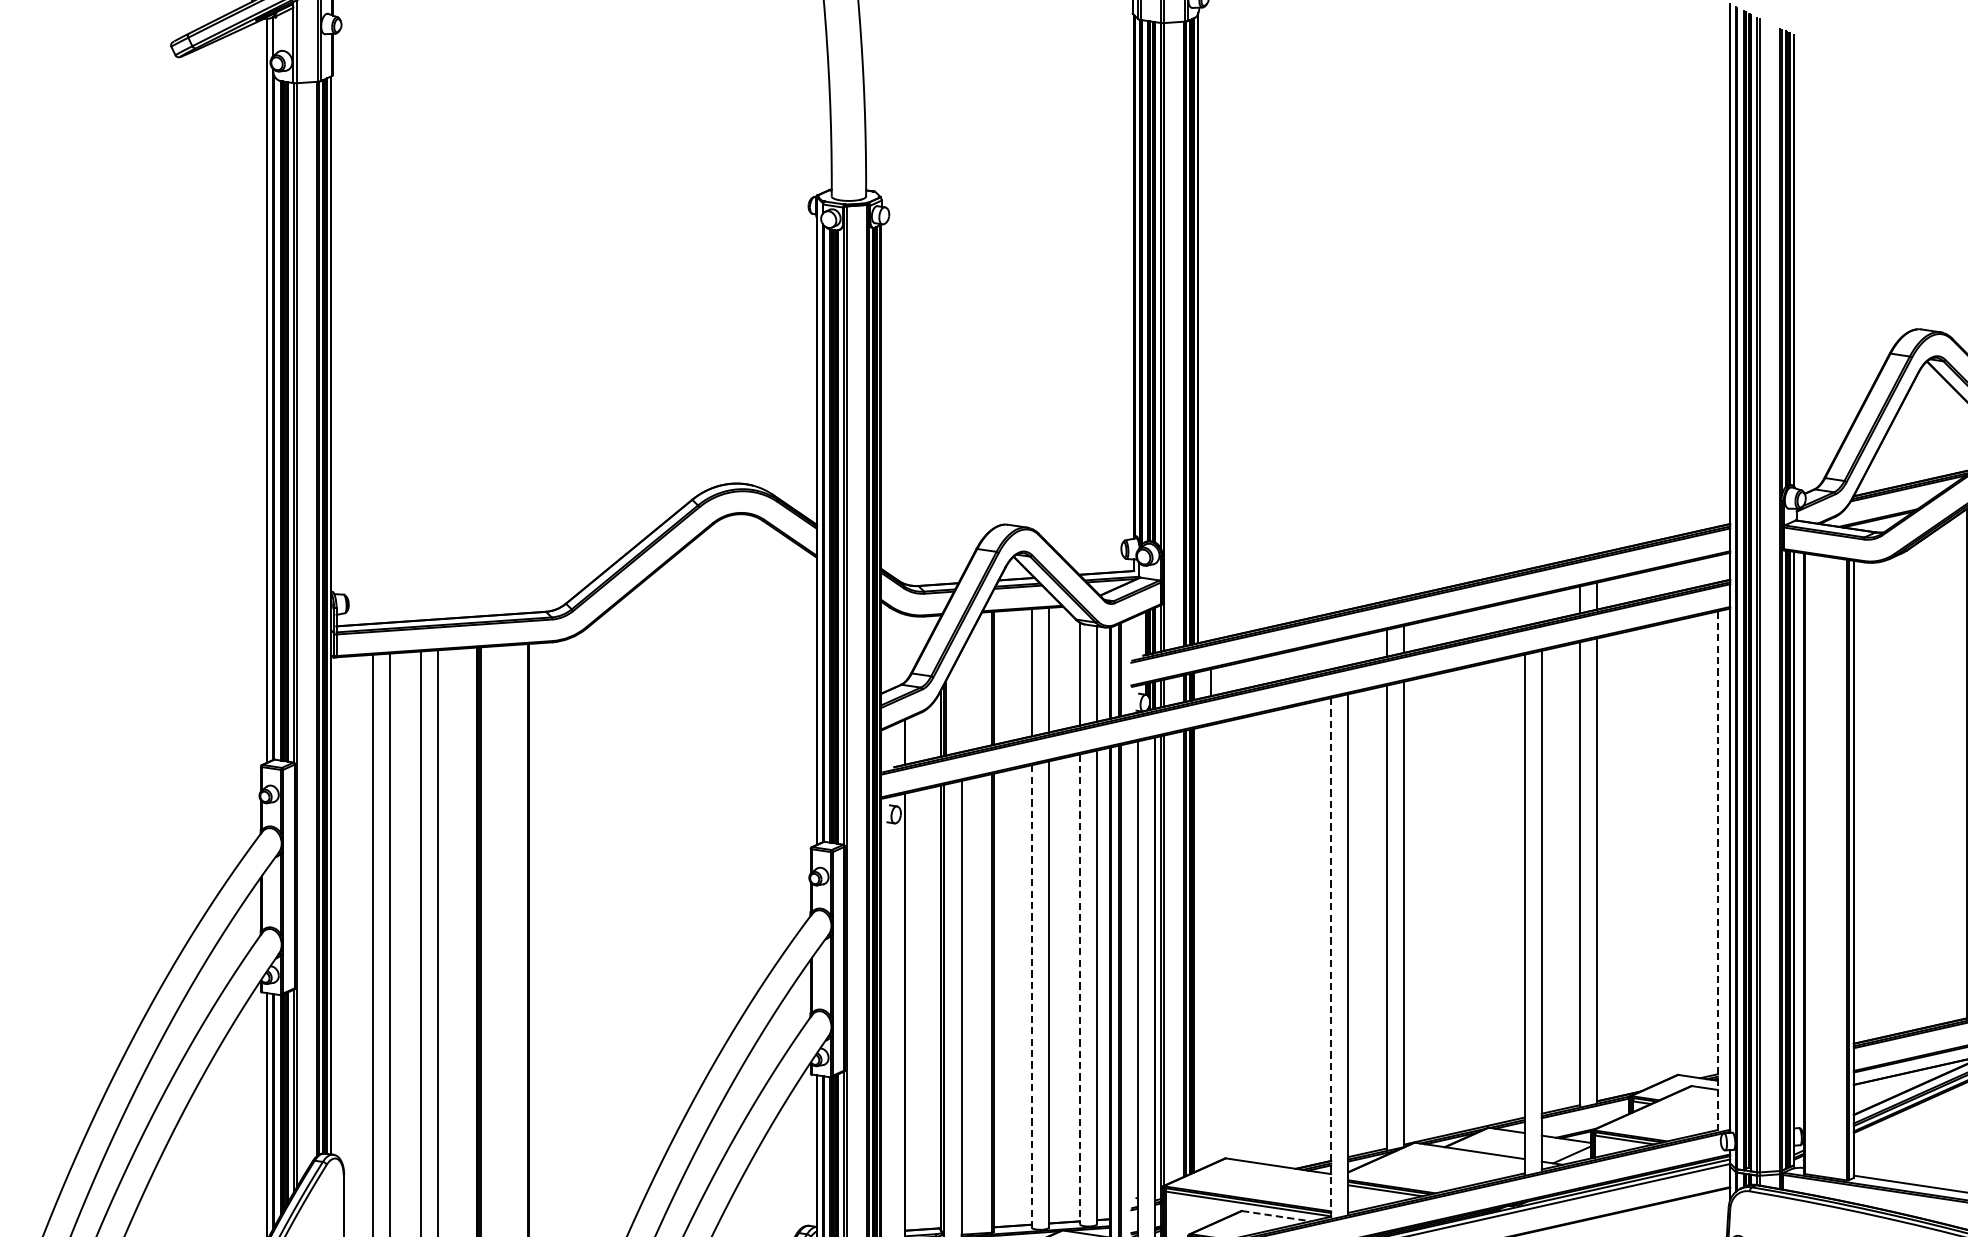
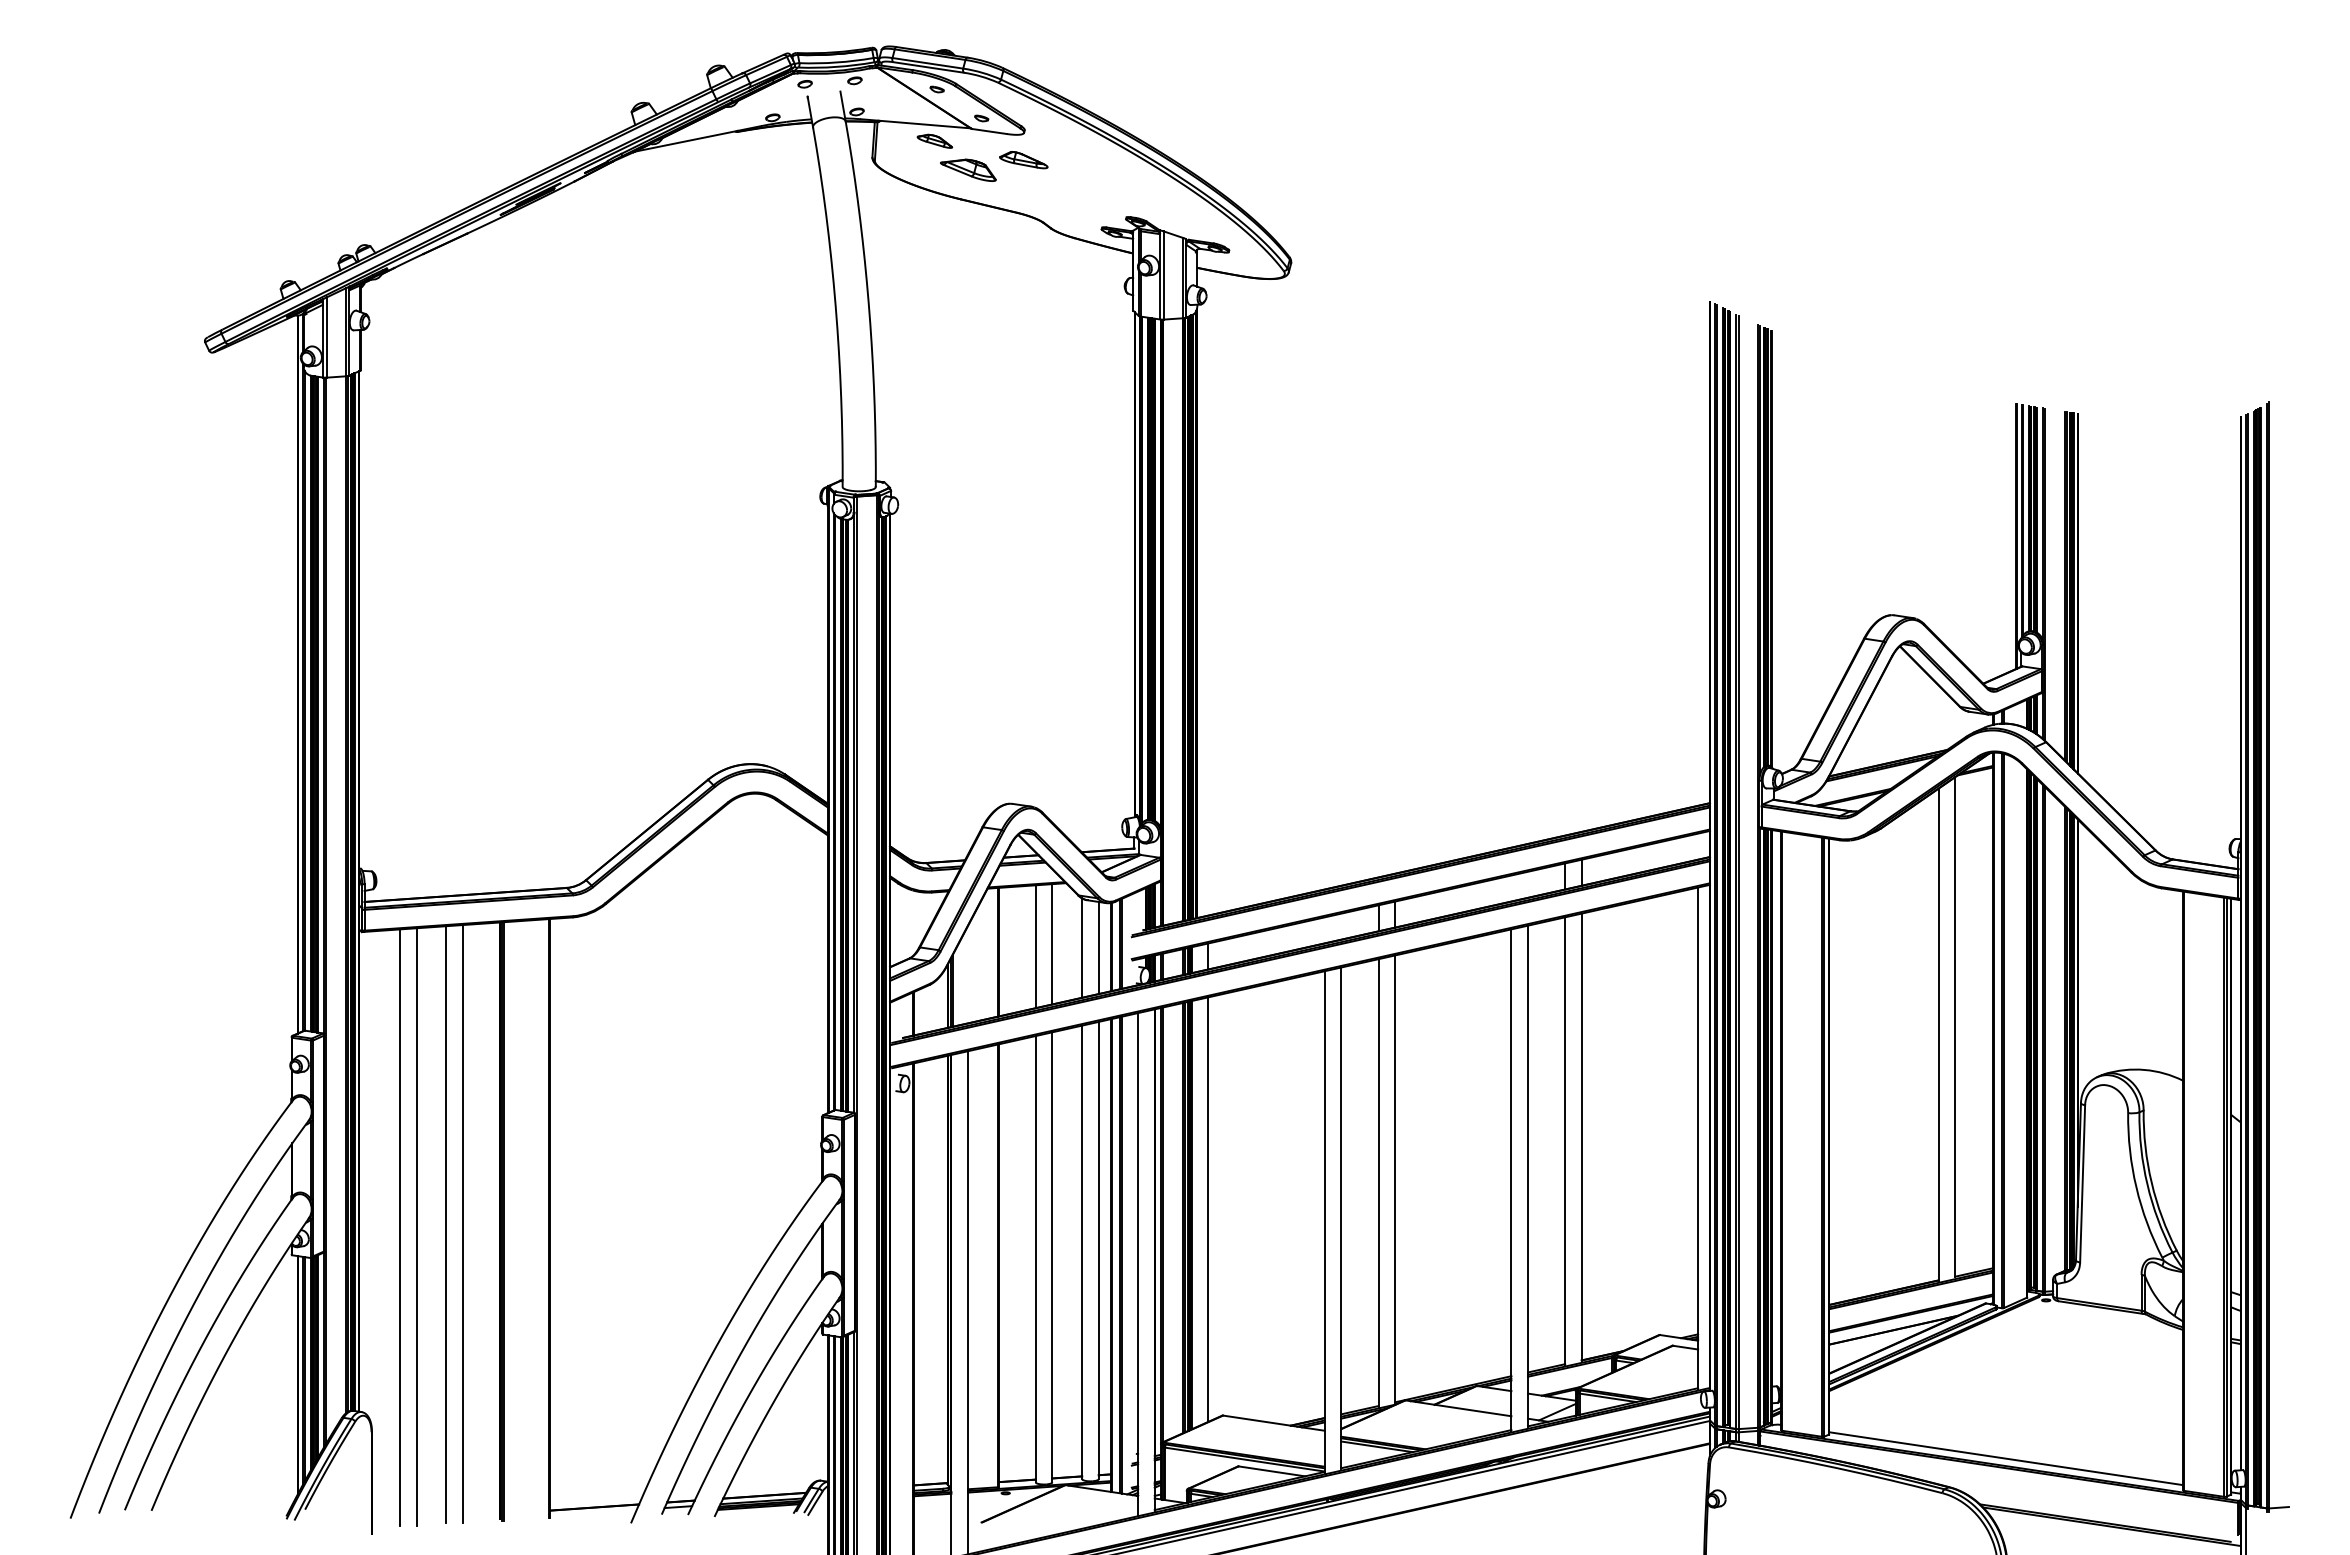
line: (1718, 872) -> (1698, 1139), dashed -> solid
line: (1210, 944) -> (1208, 1209), added
line: (1330, 958) -> (1324, 1222), dashed -> solid
line: (1080, 989) -> (1082, 1252), dashed -> solid
line: (1031, 996) -> (1035, 1259), dashed -> solid
line: (1275, 1216) -> (1271, 1471), dashed -> solid

